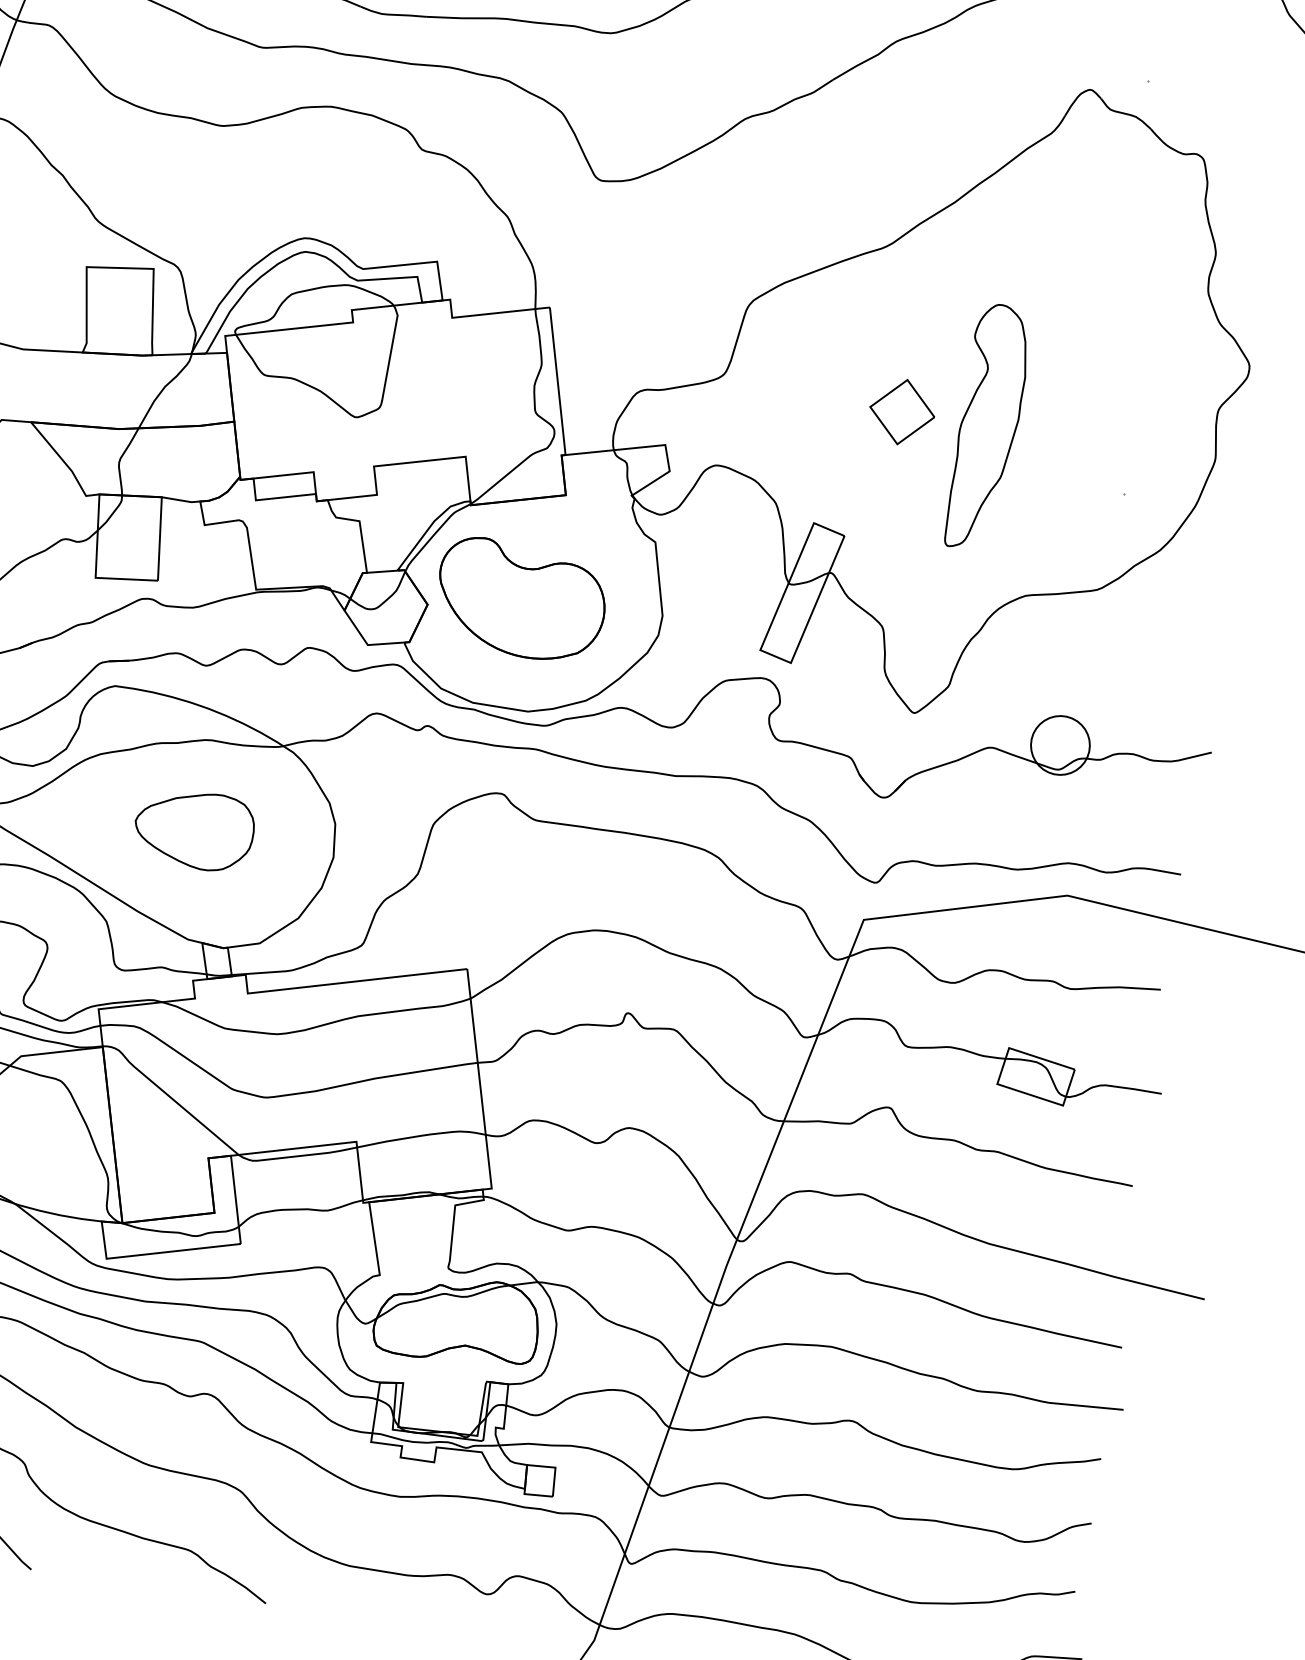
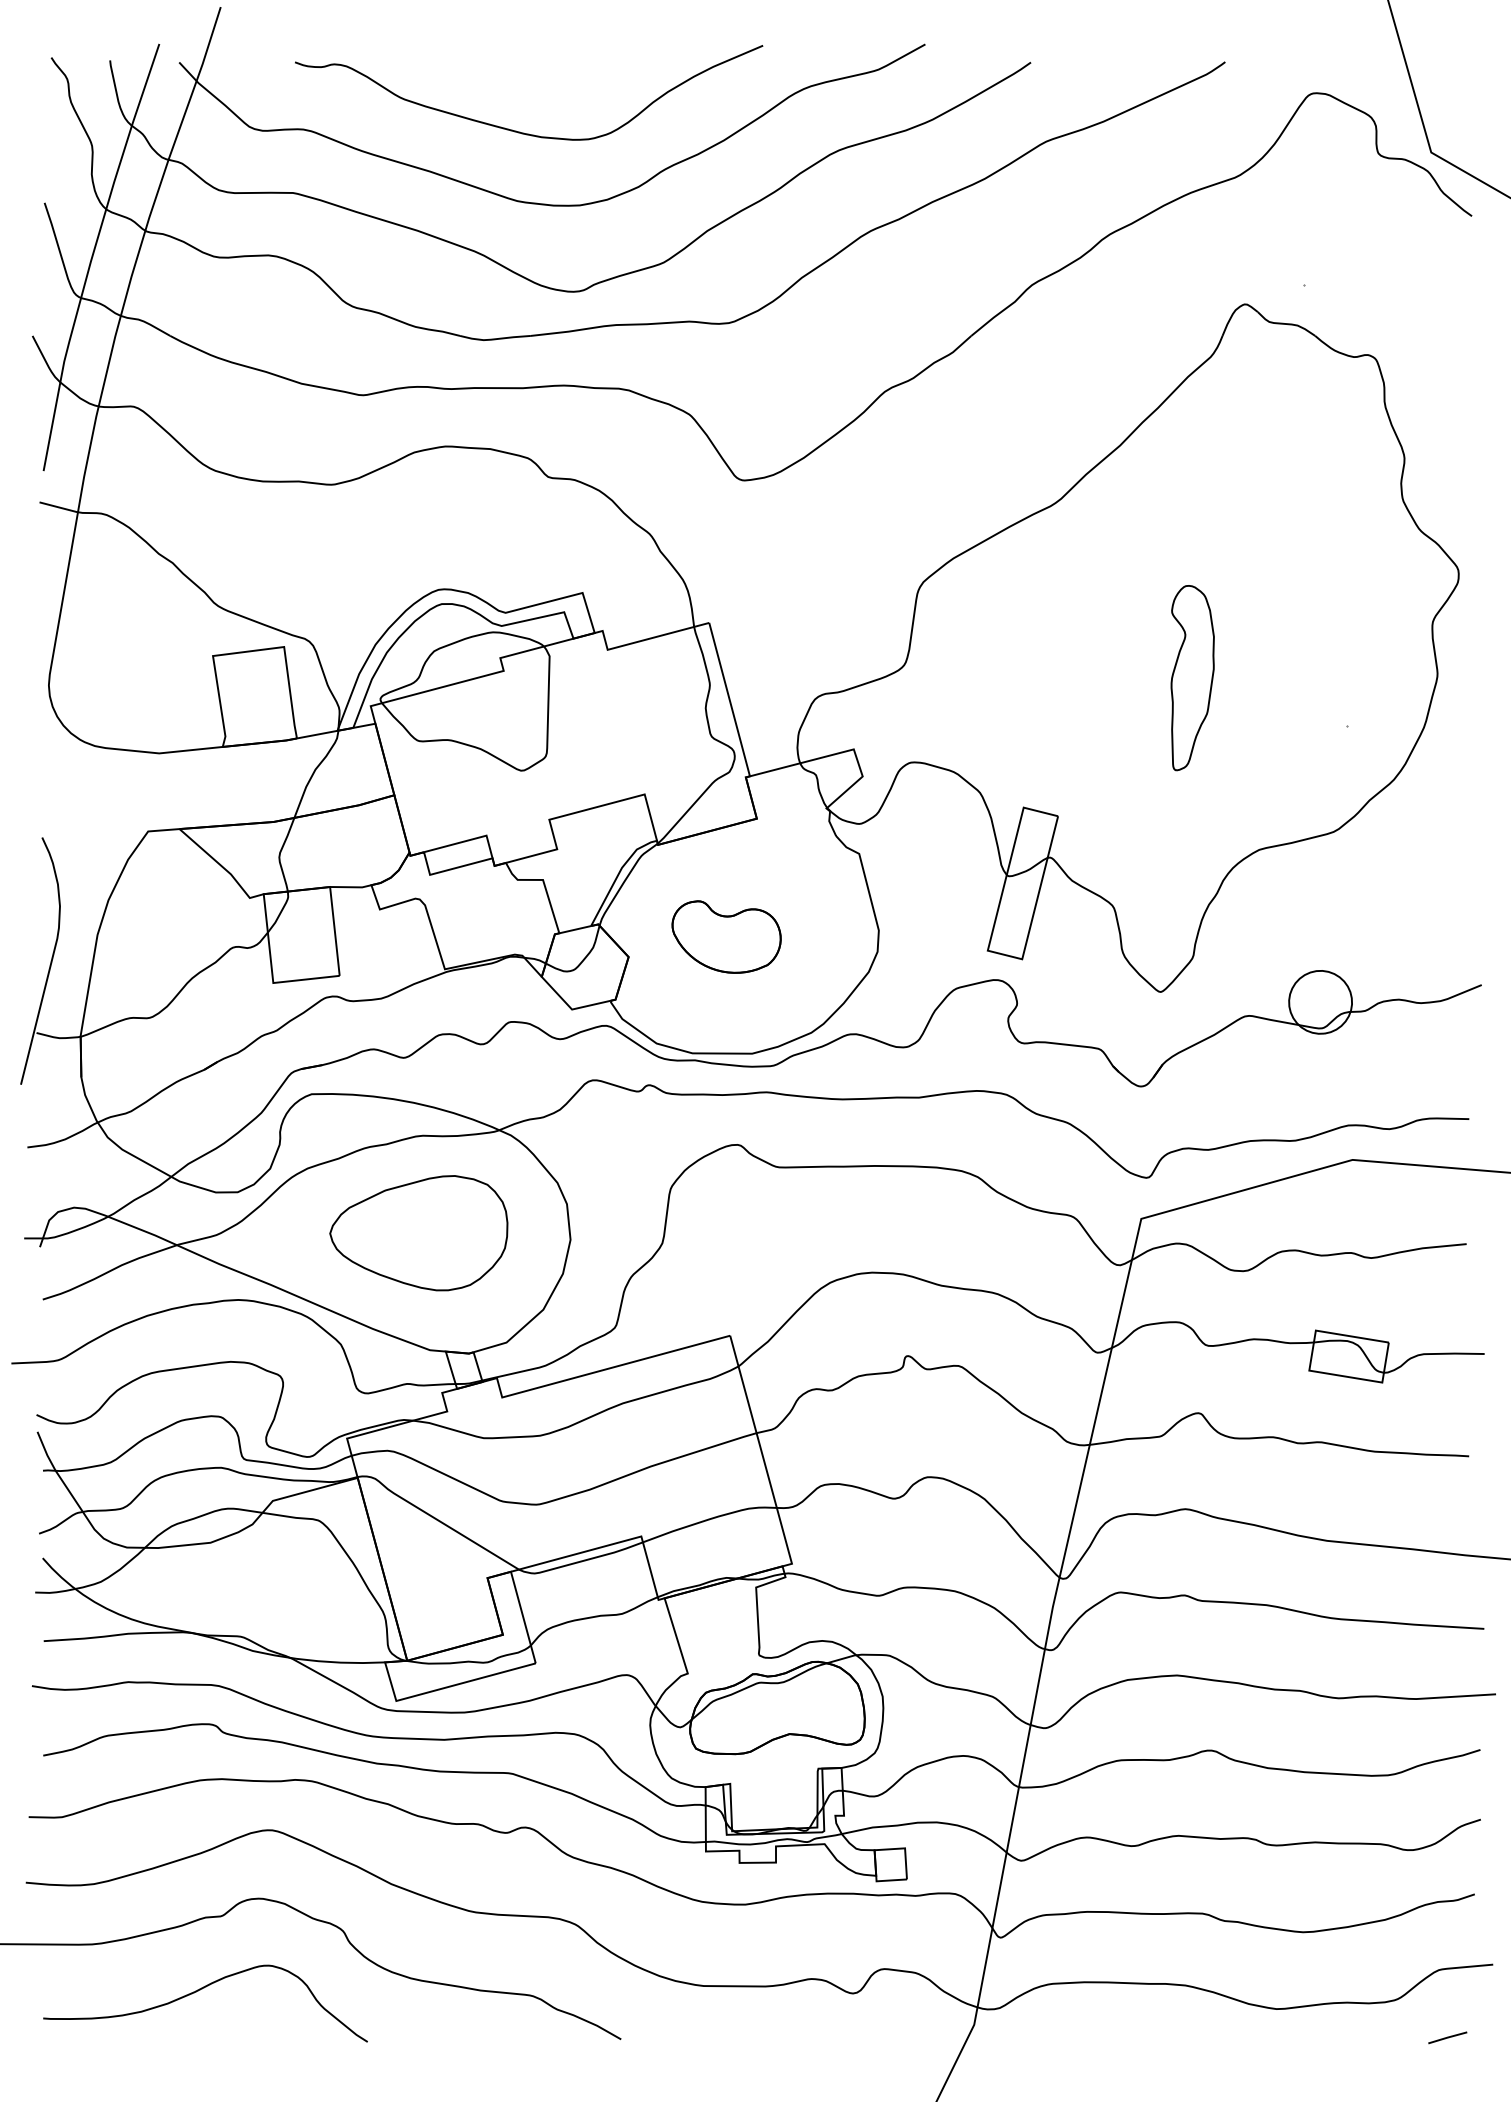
part: (902, 411) -> (1098, 675), removed
part: (988, 427) -> (1192, 677), size x0.7
part: (520, 599) -> (726, 936), size x0.6
part: (194, 829) -> (418, 1232), size x1.4

